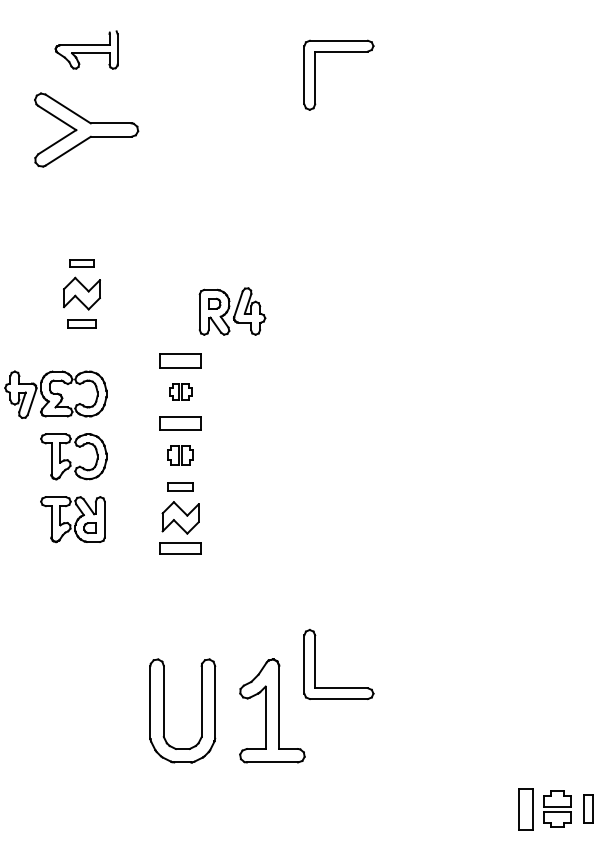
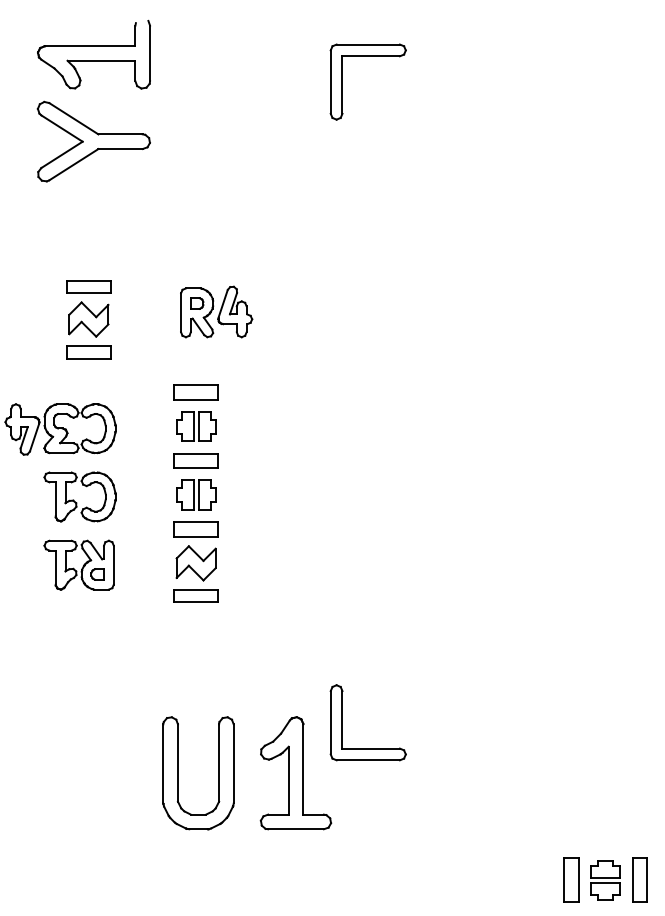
part: (86, 49) -> (93, 54), size x1.67
part: (81, 263) -> (88, 286), size x1.67
part: (232, 311) -> (216, 311), moved
part: (81, 323) -> (88, 352), size x1.43
part: (180, 392) -> (196, 426), size x1.67
part: (180, 454) -> (196, 494), size x1.43
part: (180, 486) -> (195, 529), size x1.67
part: (588, 808) -> (639, 879), size x1.43

